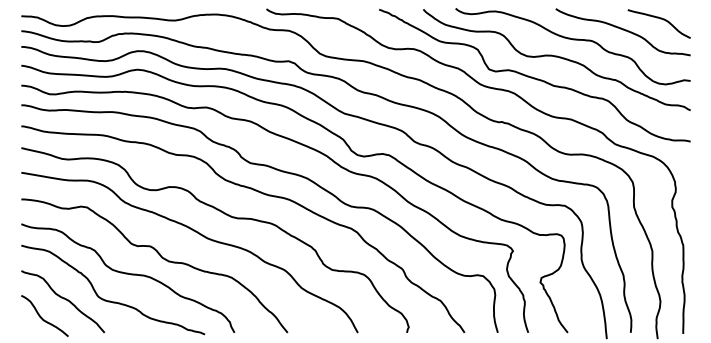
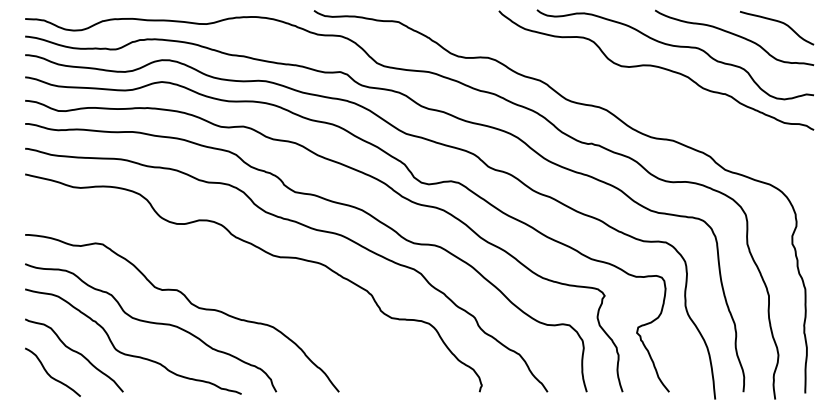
curve: (533, 76) -> (628, 90), removed
curve: (200, 235) -> (236, 277), removed

